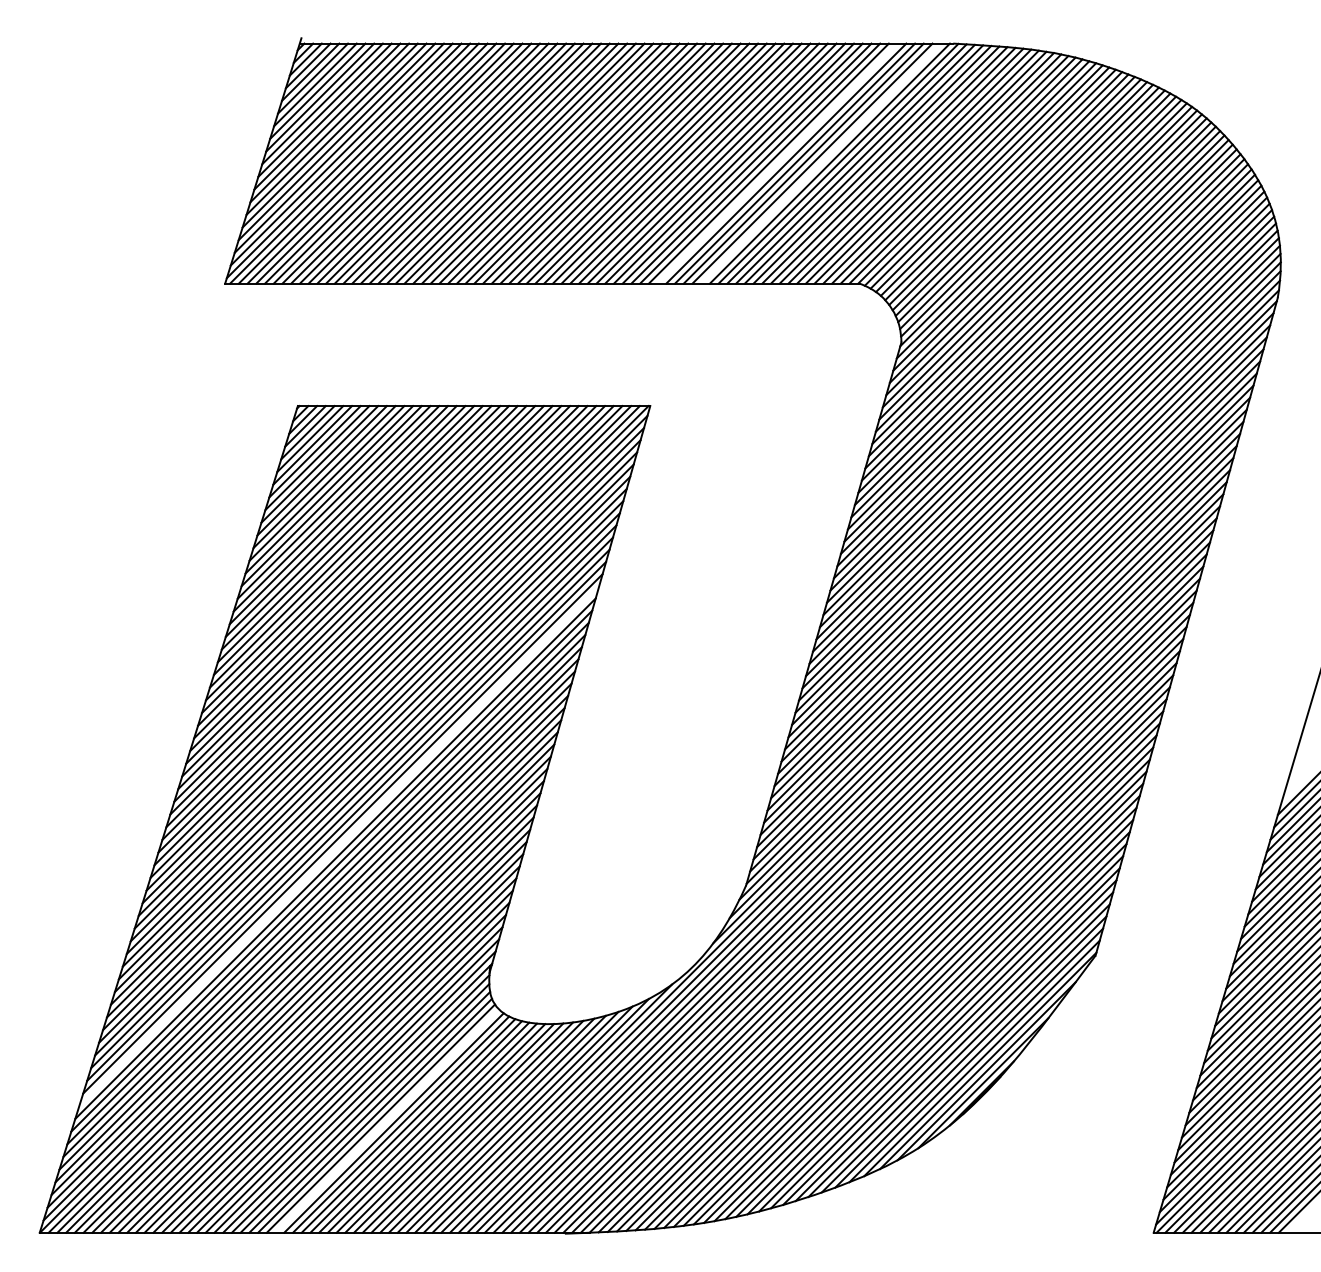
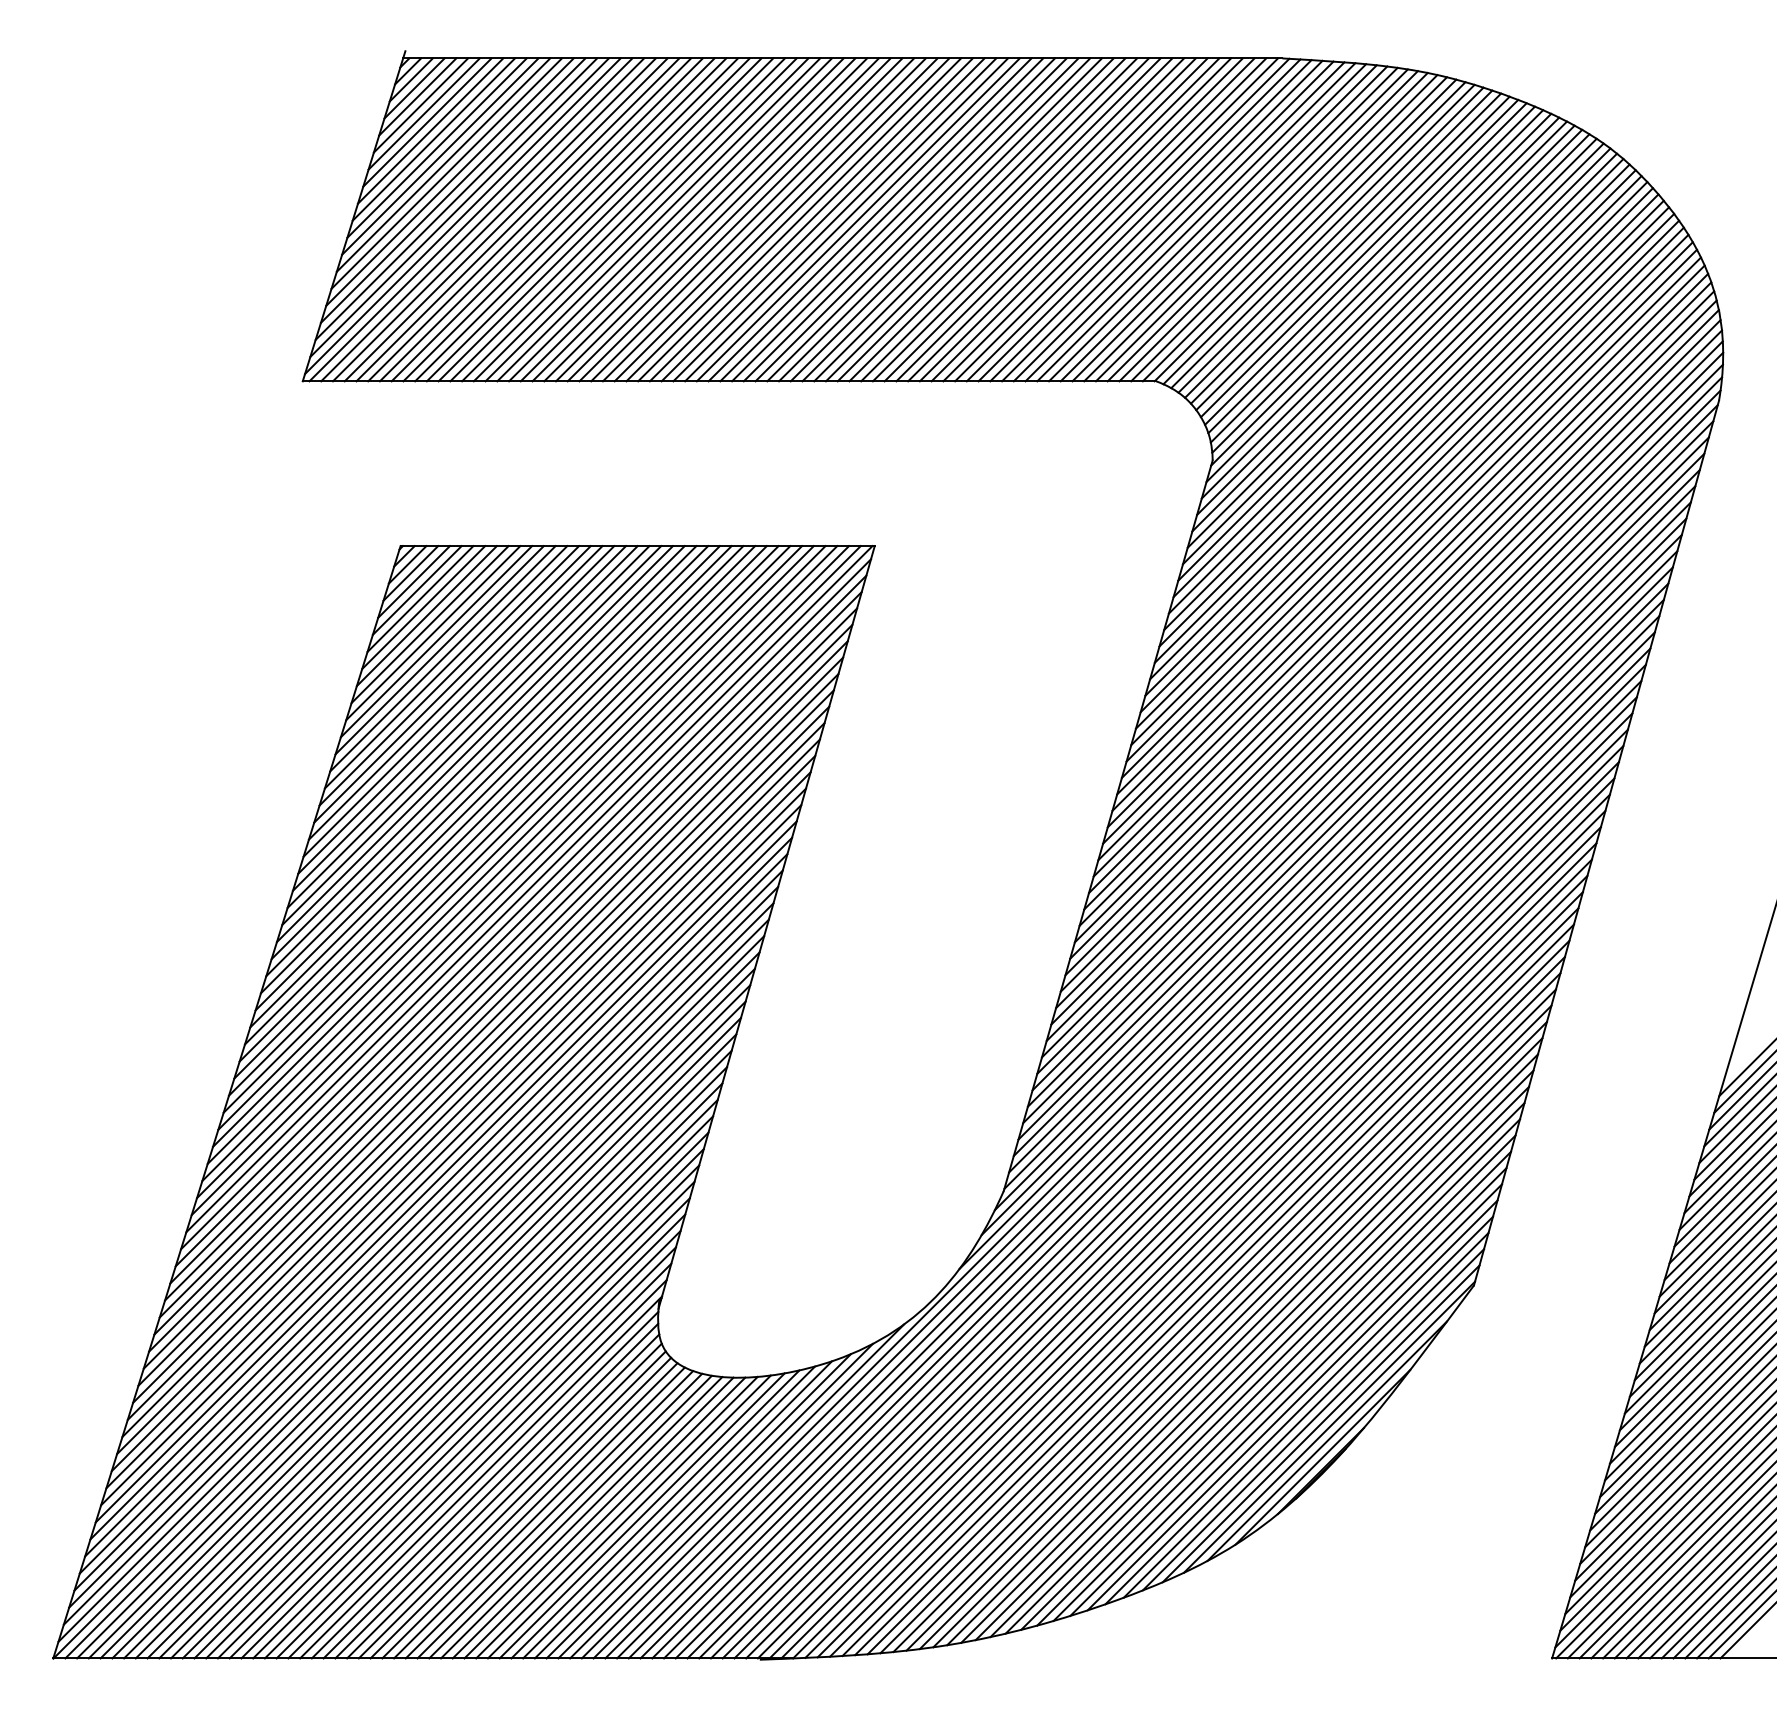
line: (777, 163) -> (1045, 219), added
line: (821, 163) -> (1104, 219), added
line: (338, 846) -> (455, 1138), added
line: (387, 1120) -> (520, 1507), added

